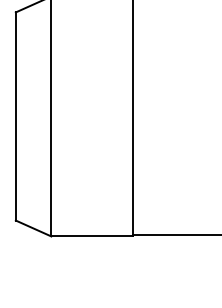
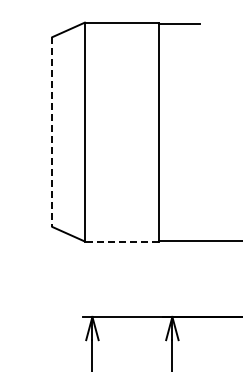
line: (15, 116) -> (52, 132), solid -> dashed
line: (91, 236) -> (121, 241), solid -> dashed

